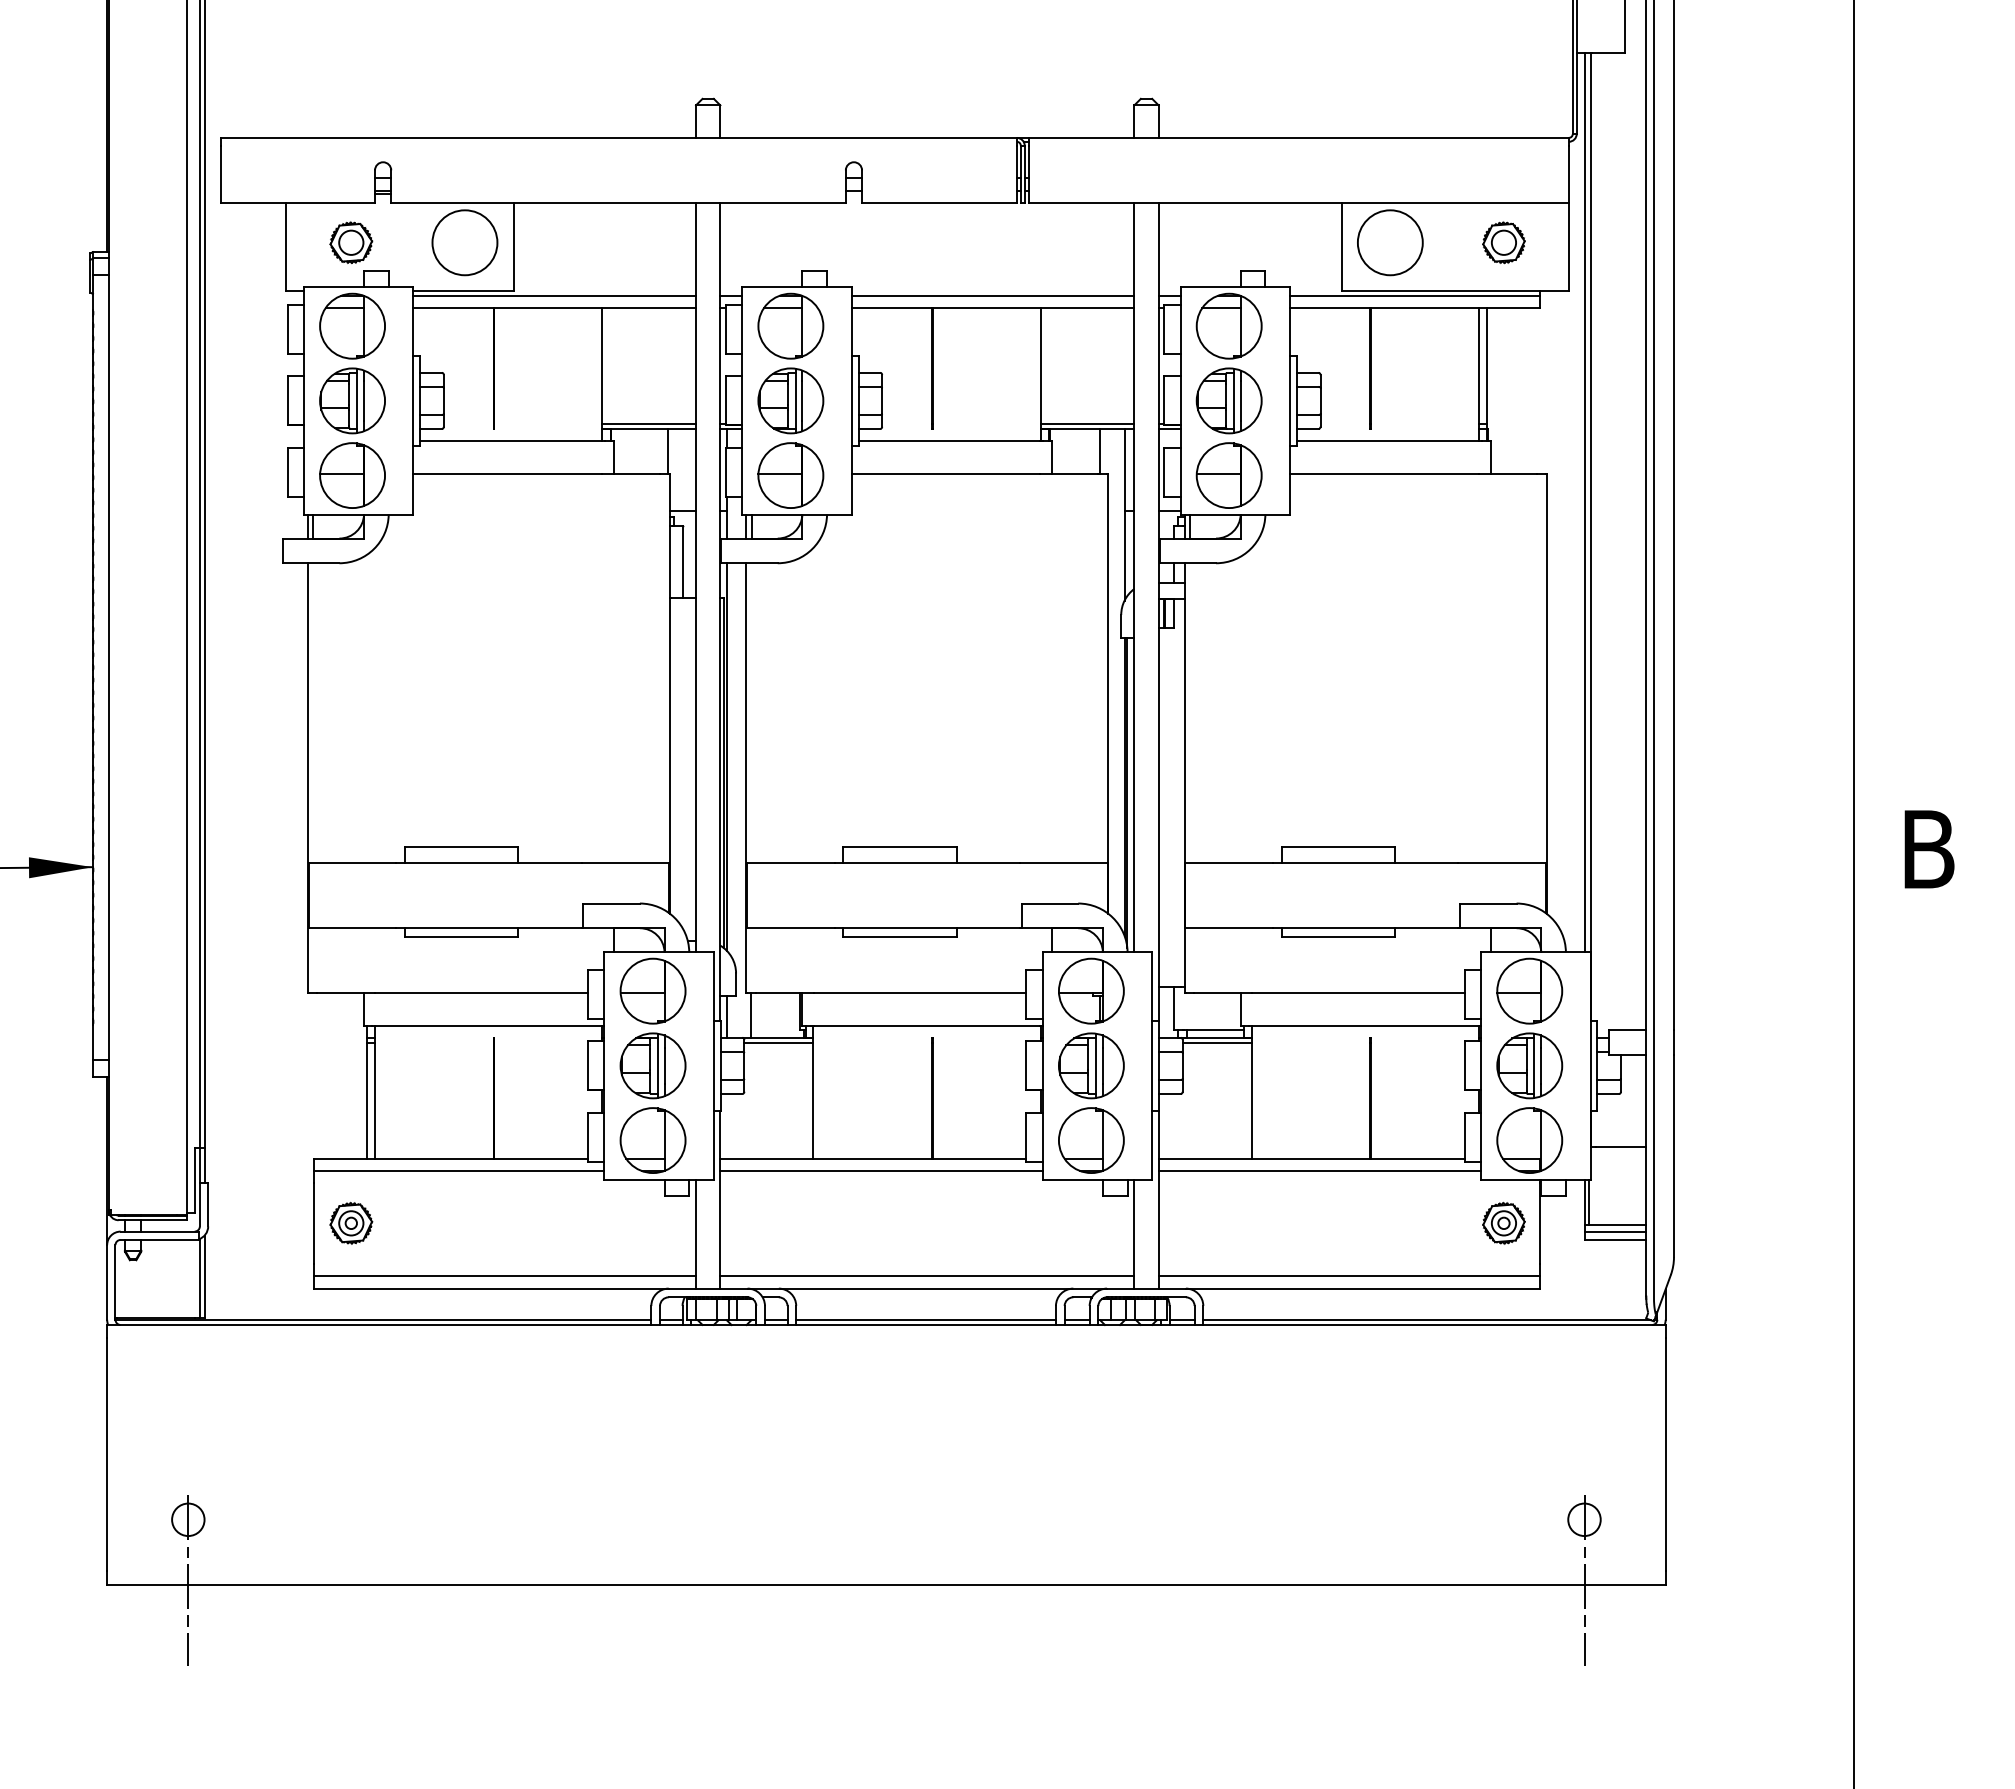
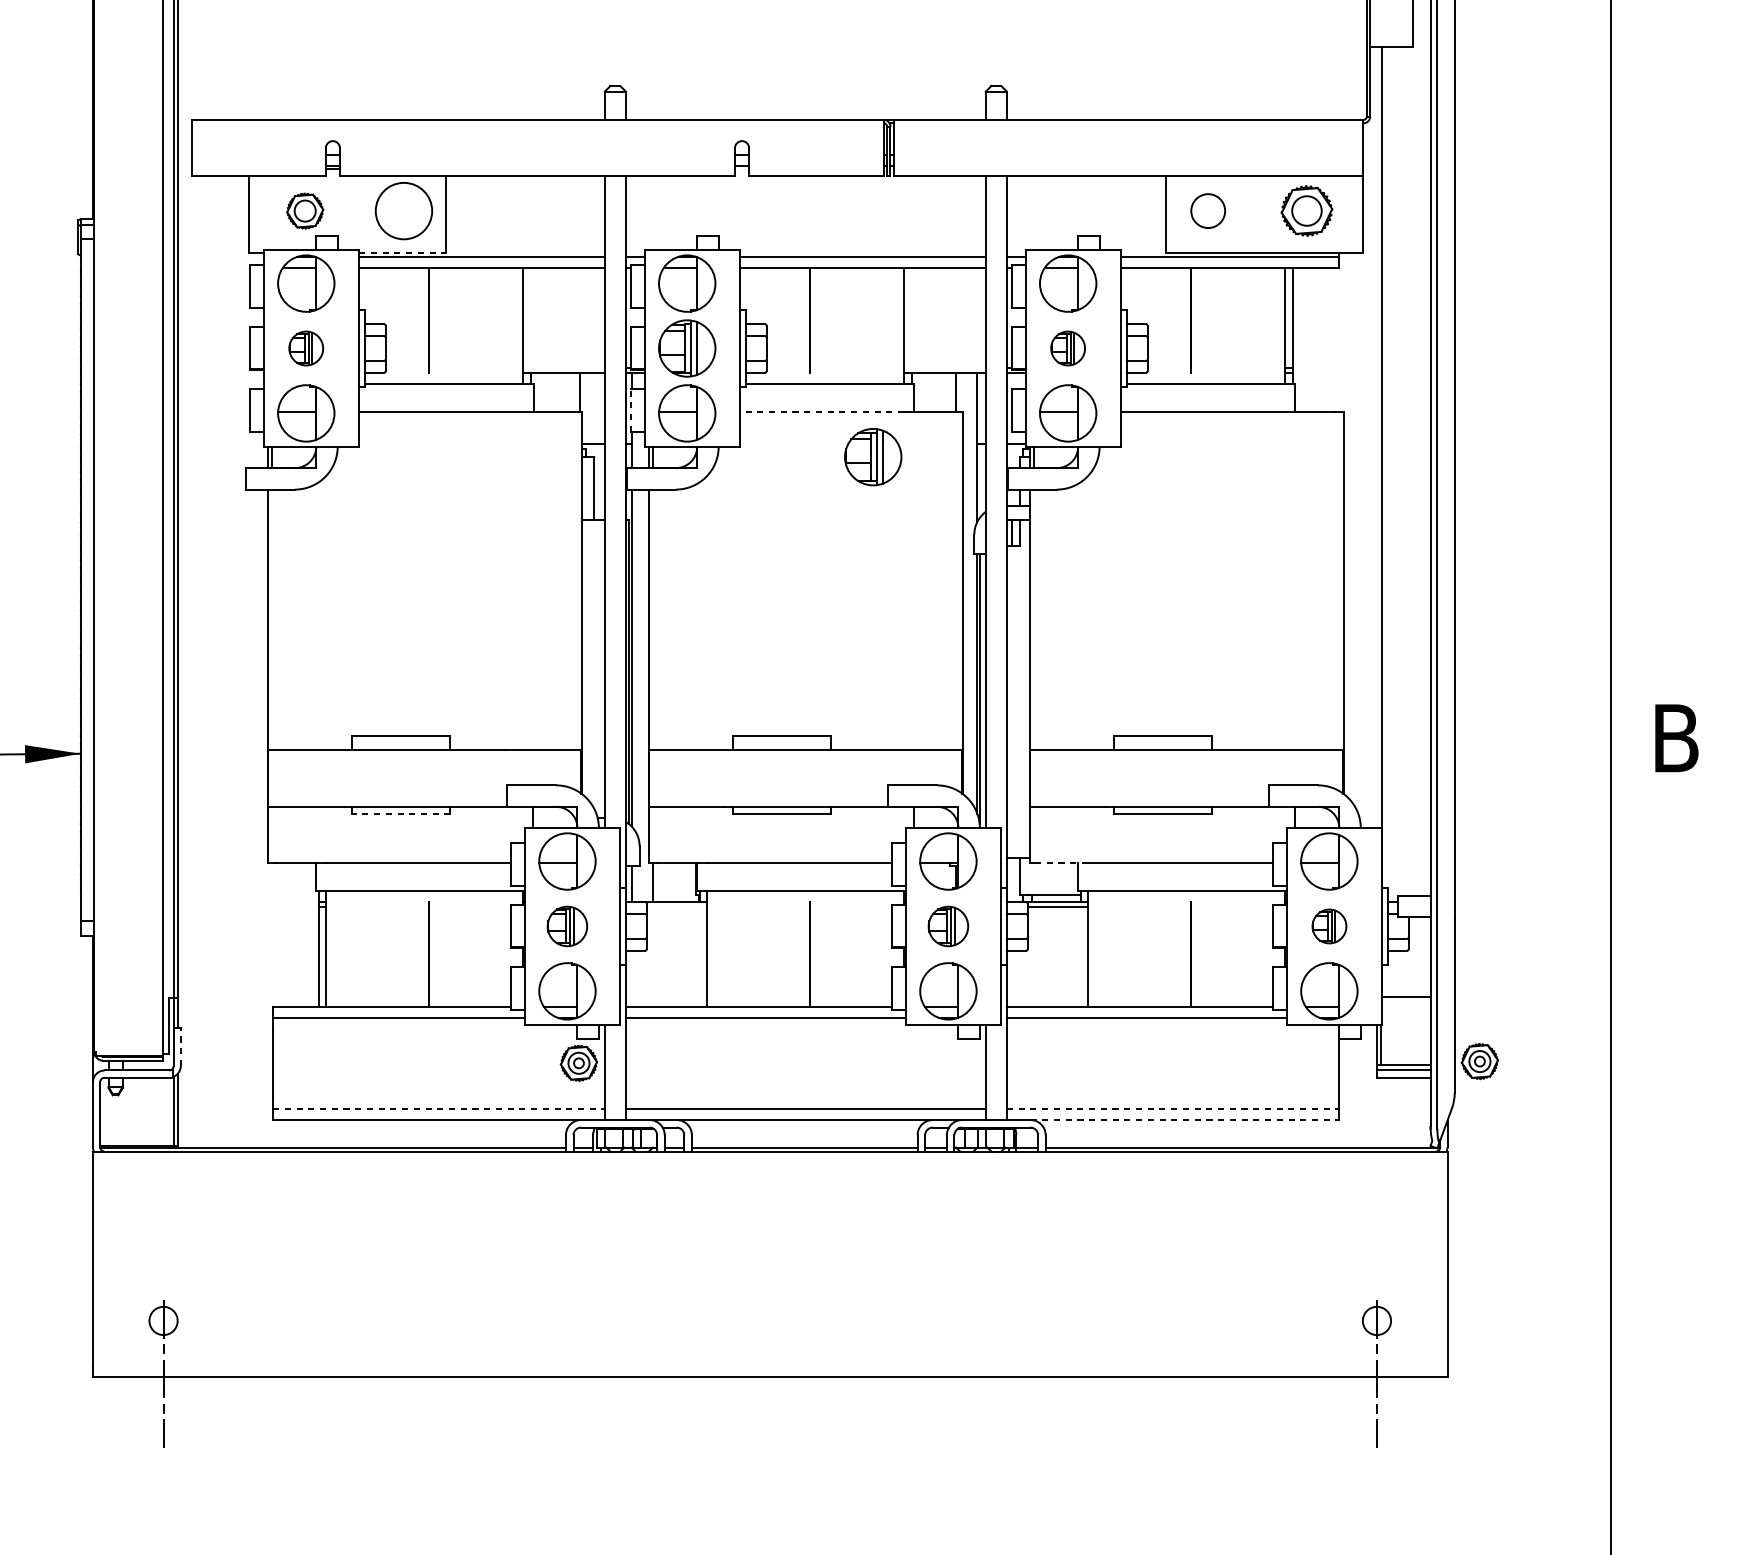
circle: (1389, 242) -> (1207, 210), size x0.6
part: (1503, 242) -> (1306, 210), size x1.4
line: (464, 291) -> (403, 253), solid -> dashed
part: (352, 400) -> (306, 348), size x0.6
part: (1228, 400) -> (1067, 348), size x0.6
line: (649, 423) -> (564, 368), removed
line: (1087, 423) -> (945, 368), removed
line: (725, 471) -> (630, 409), solid -> dashed
line: (945, 473) -> (821, 411), solid -> dashed
line: (1584, 502) -> (1376, 436), removed
part: (1004, 525) -> (872, 456), added
line: (461, 936) -> (400, 814), solid -> dashed
line: (1222, 993) -> (1062, 863), solid -> dashed
line: (778, 1043) -> (676, 906), removed
part: (652, 1065) -> (566, 926), size x0.7
part: (1091, 1065) -> (948, 926), size x0.7
part: (1529, 1065) -> (1329, 926), size x0.6
line: (208, 1204) -> (181, 1046), solid -> dashed
part: (351, 1223) -> (579, 1063), moved
part: (1503, 1223) -> (1479, 1061), moved
line: (505, 1276) -> (439, 1109), solid -> dashed
line: (1349, 1276) -> (1172, 1109), solid -> dashed
line: (1363, 1288) -> (1184, 1119), solid -> dashed

